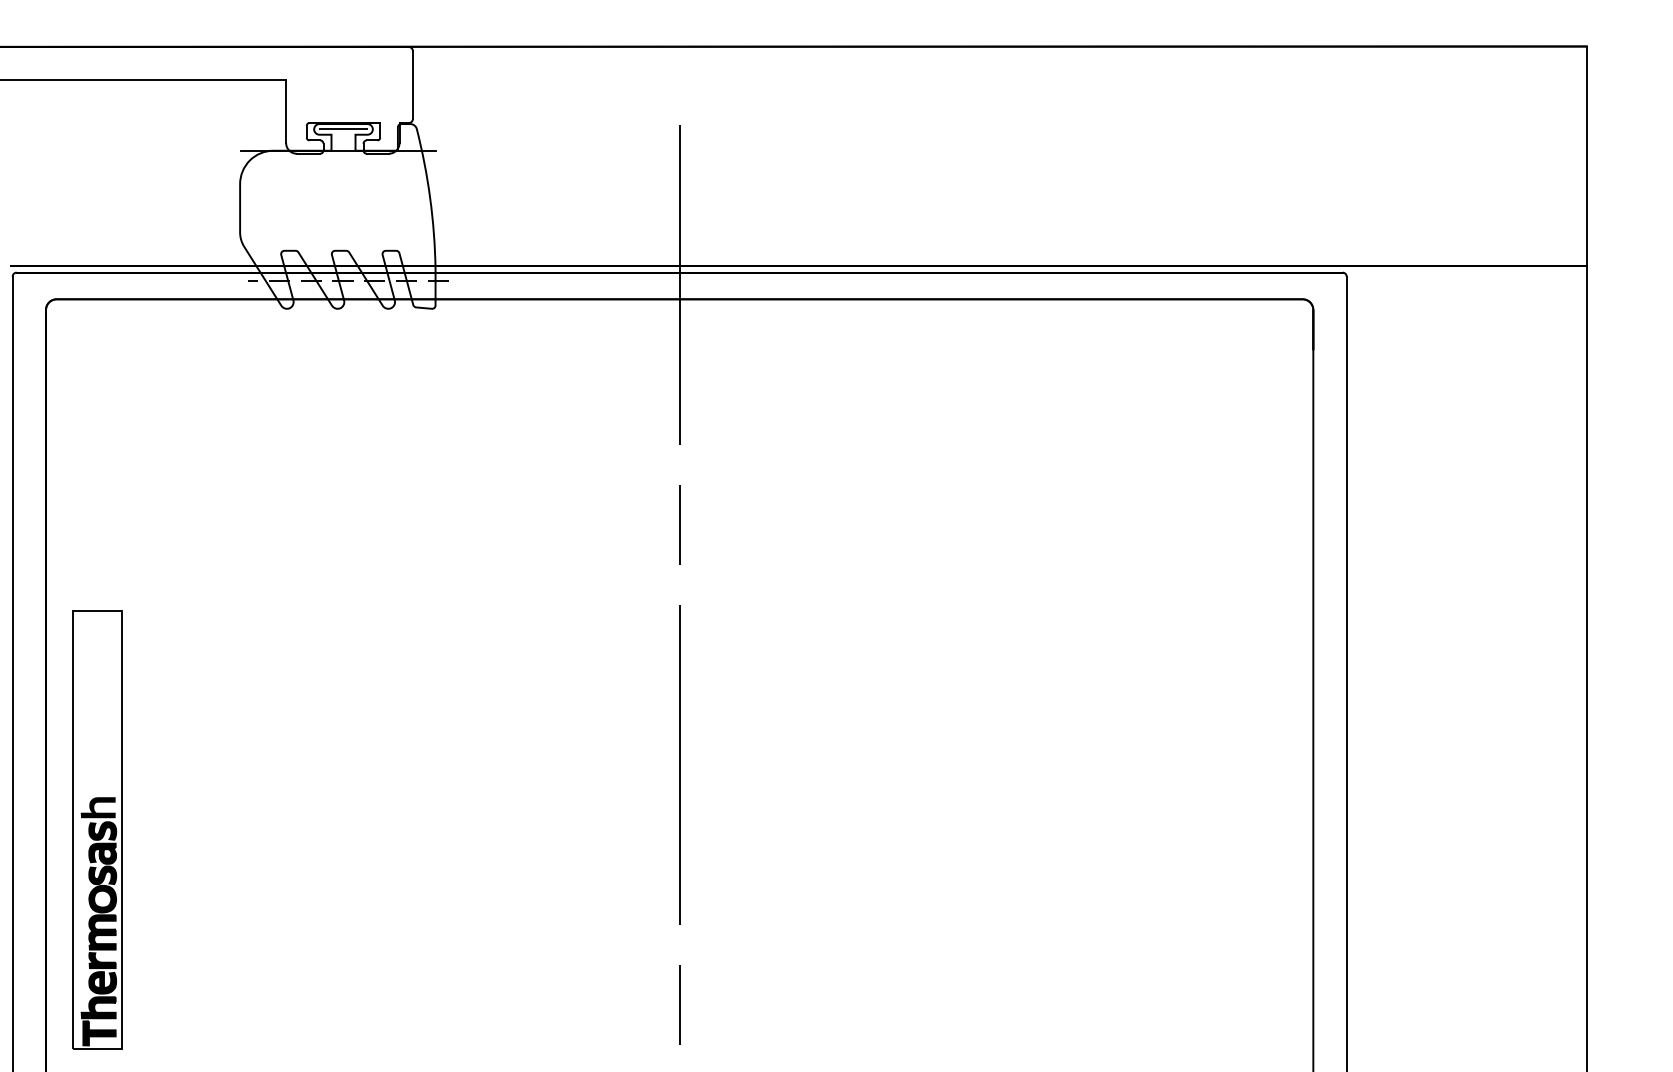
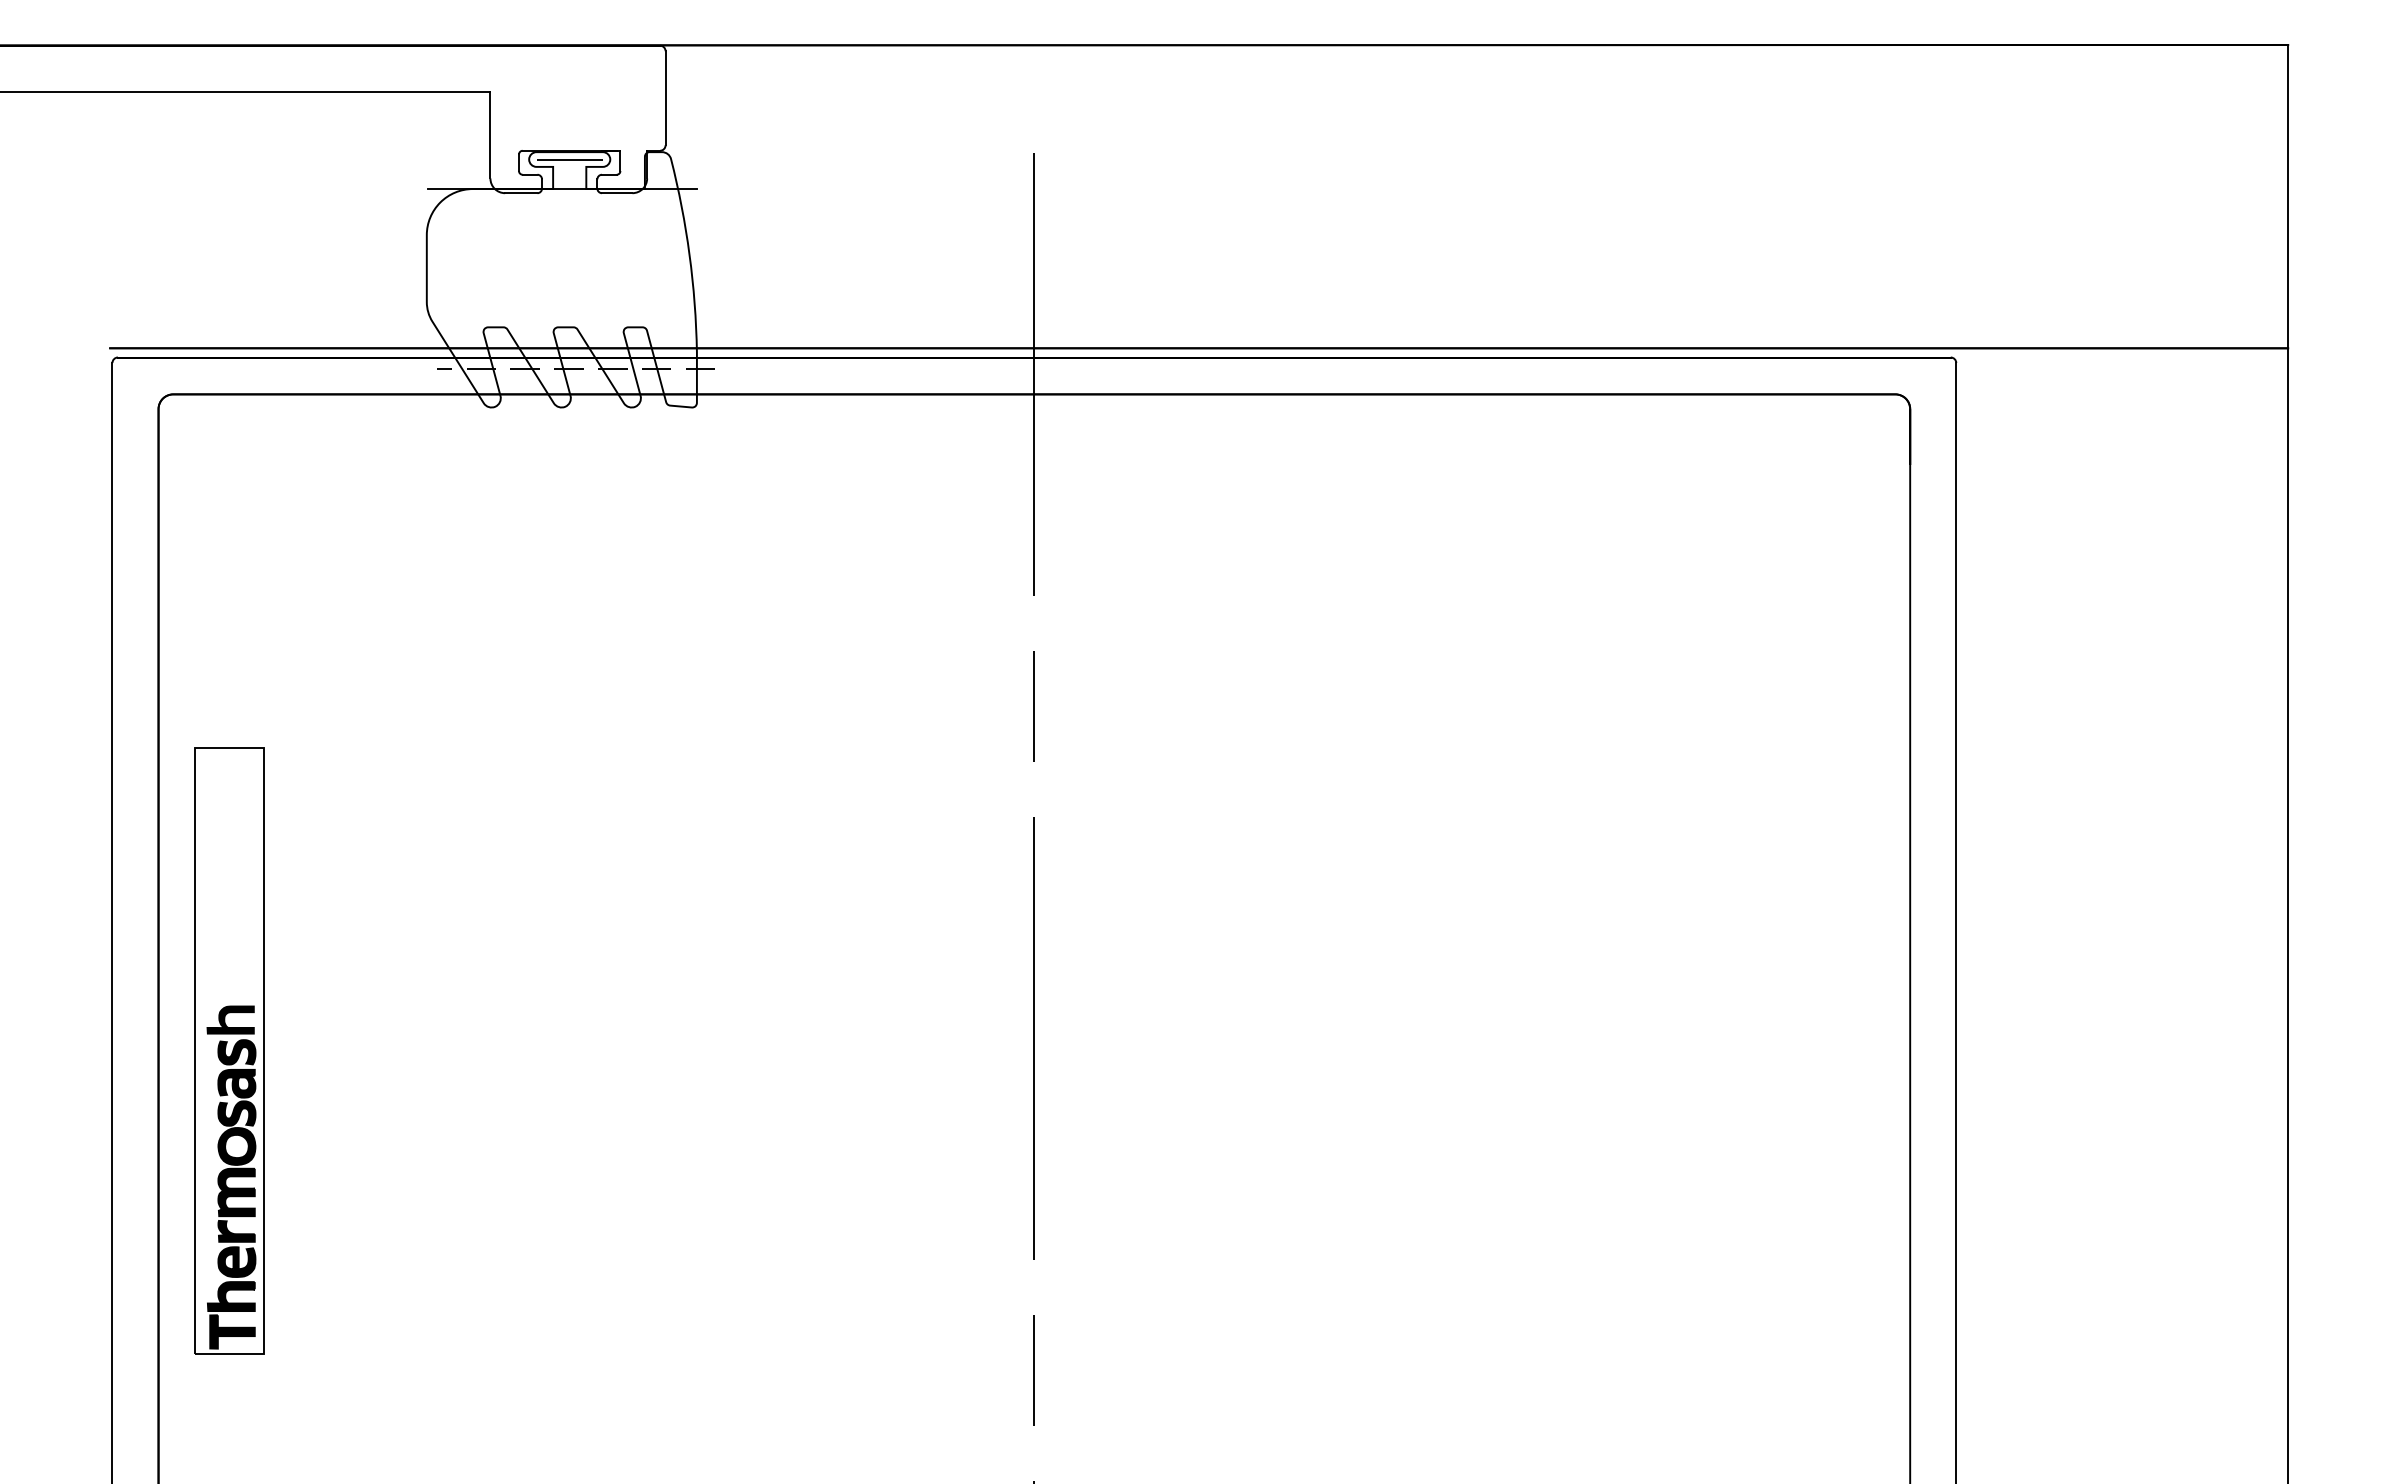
part: (97, 829) -> (229, 1050), moved

